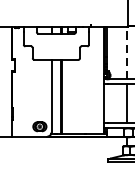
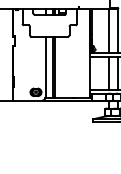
line: (126, 53) -> (108, 31), dashed -> solid

